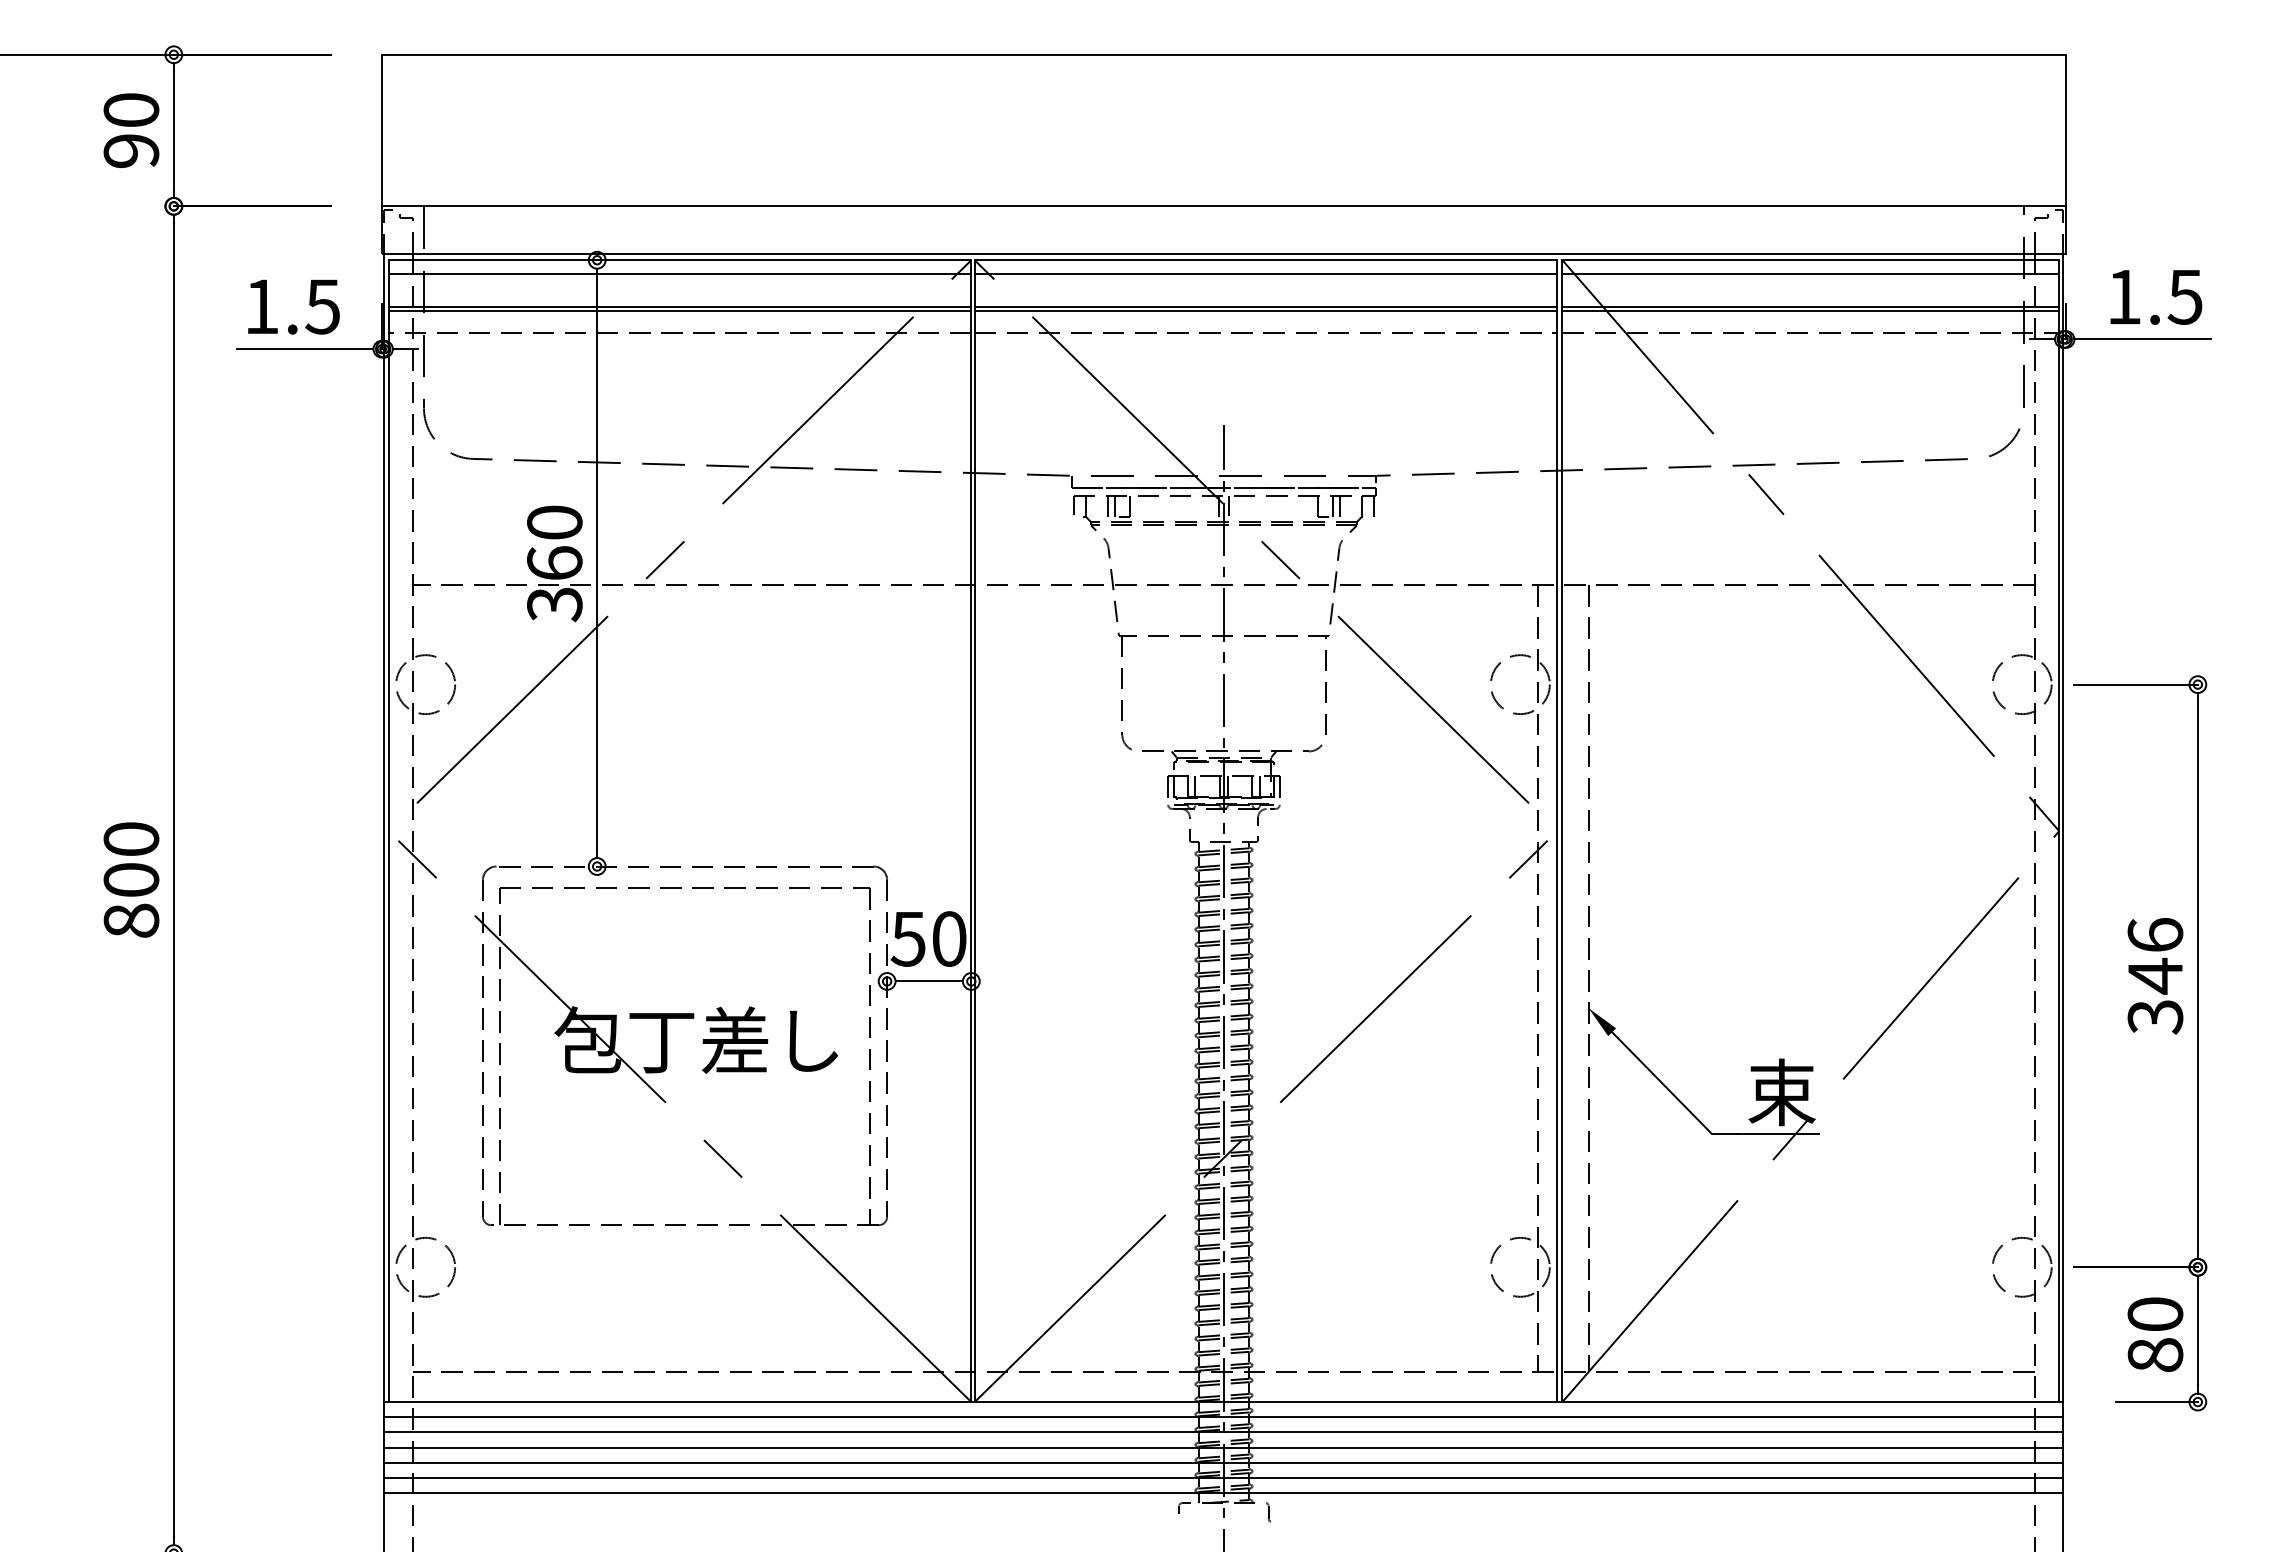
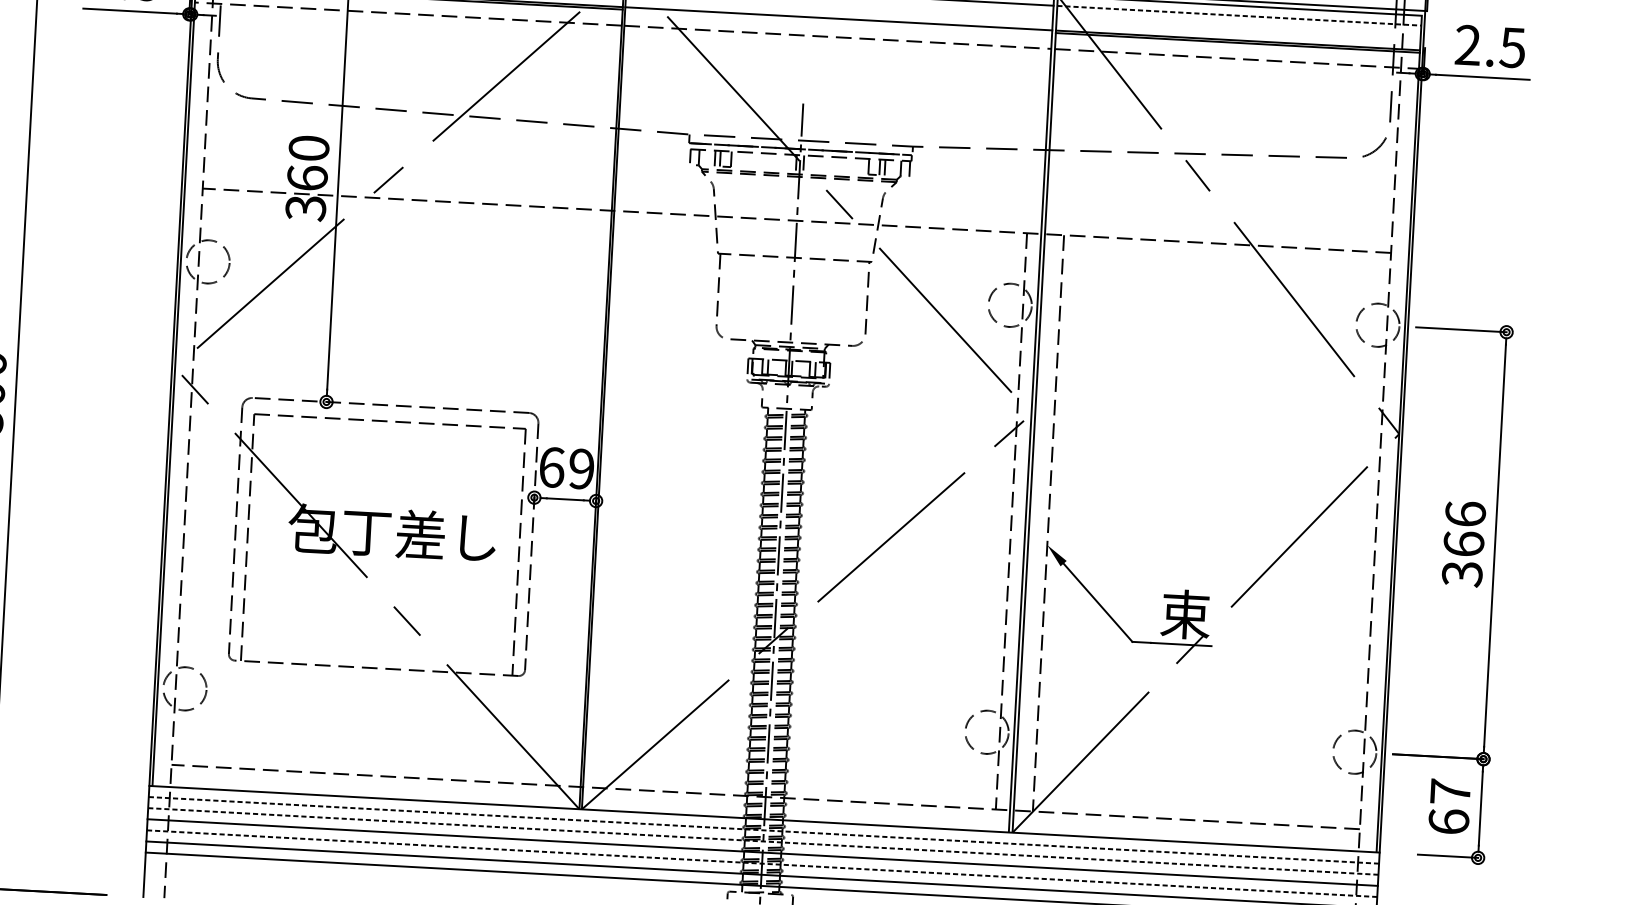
line: (1811, 273) -> (1239, 15), solid -> dashed
text: (2124, 296) -> (1468, 44), 1.5 -> 2.5
line: (1265, 310) -> (838, 21), removed
text: (928, 938) -> (566, 467), 50 -> 69
text: (2155, 975) -> (1464, 543), 346 -> 366
text: (2155, 1334) -> (1449, 806), 80 -> 67
line: (1223, 1417) -> (763, 830), solid -> dashed
line: (1223, 1432) -> (762, 841), solid -> dashed
line: (1223, 1462) -> (761, 863), solid -> dashed

